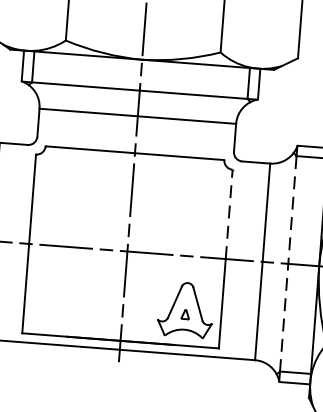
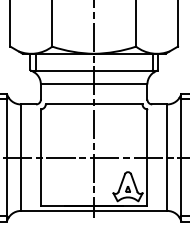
line: (229, 212) -> (147, 132), dashed -> solid
line: (288, 265) -> (181, 158), dashed -> solid

